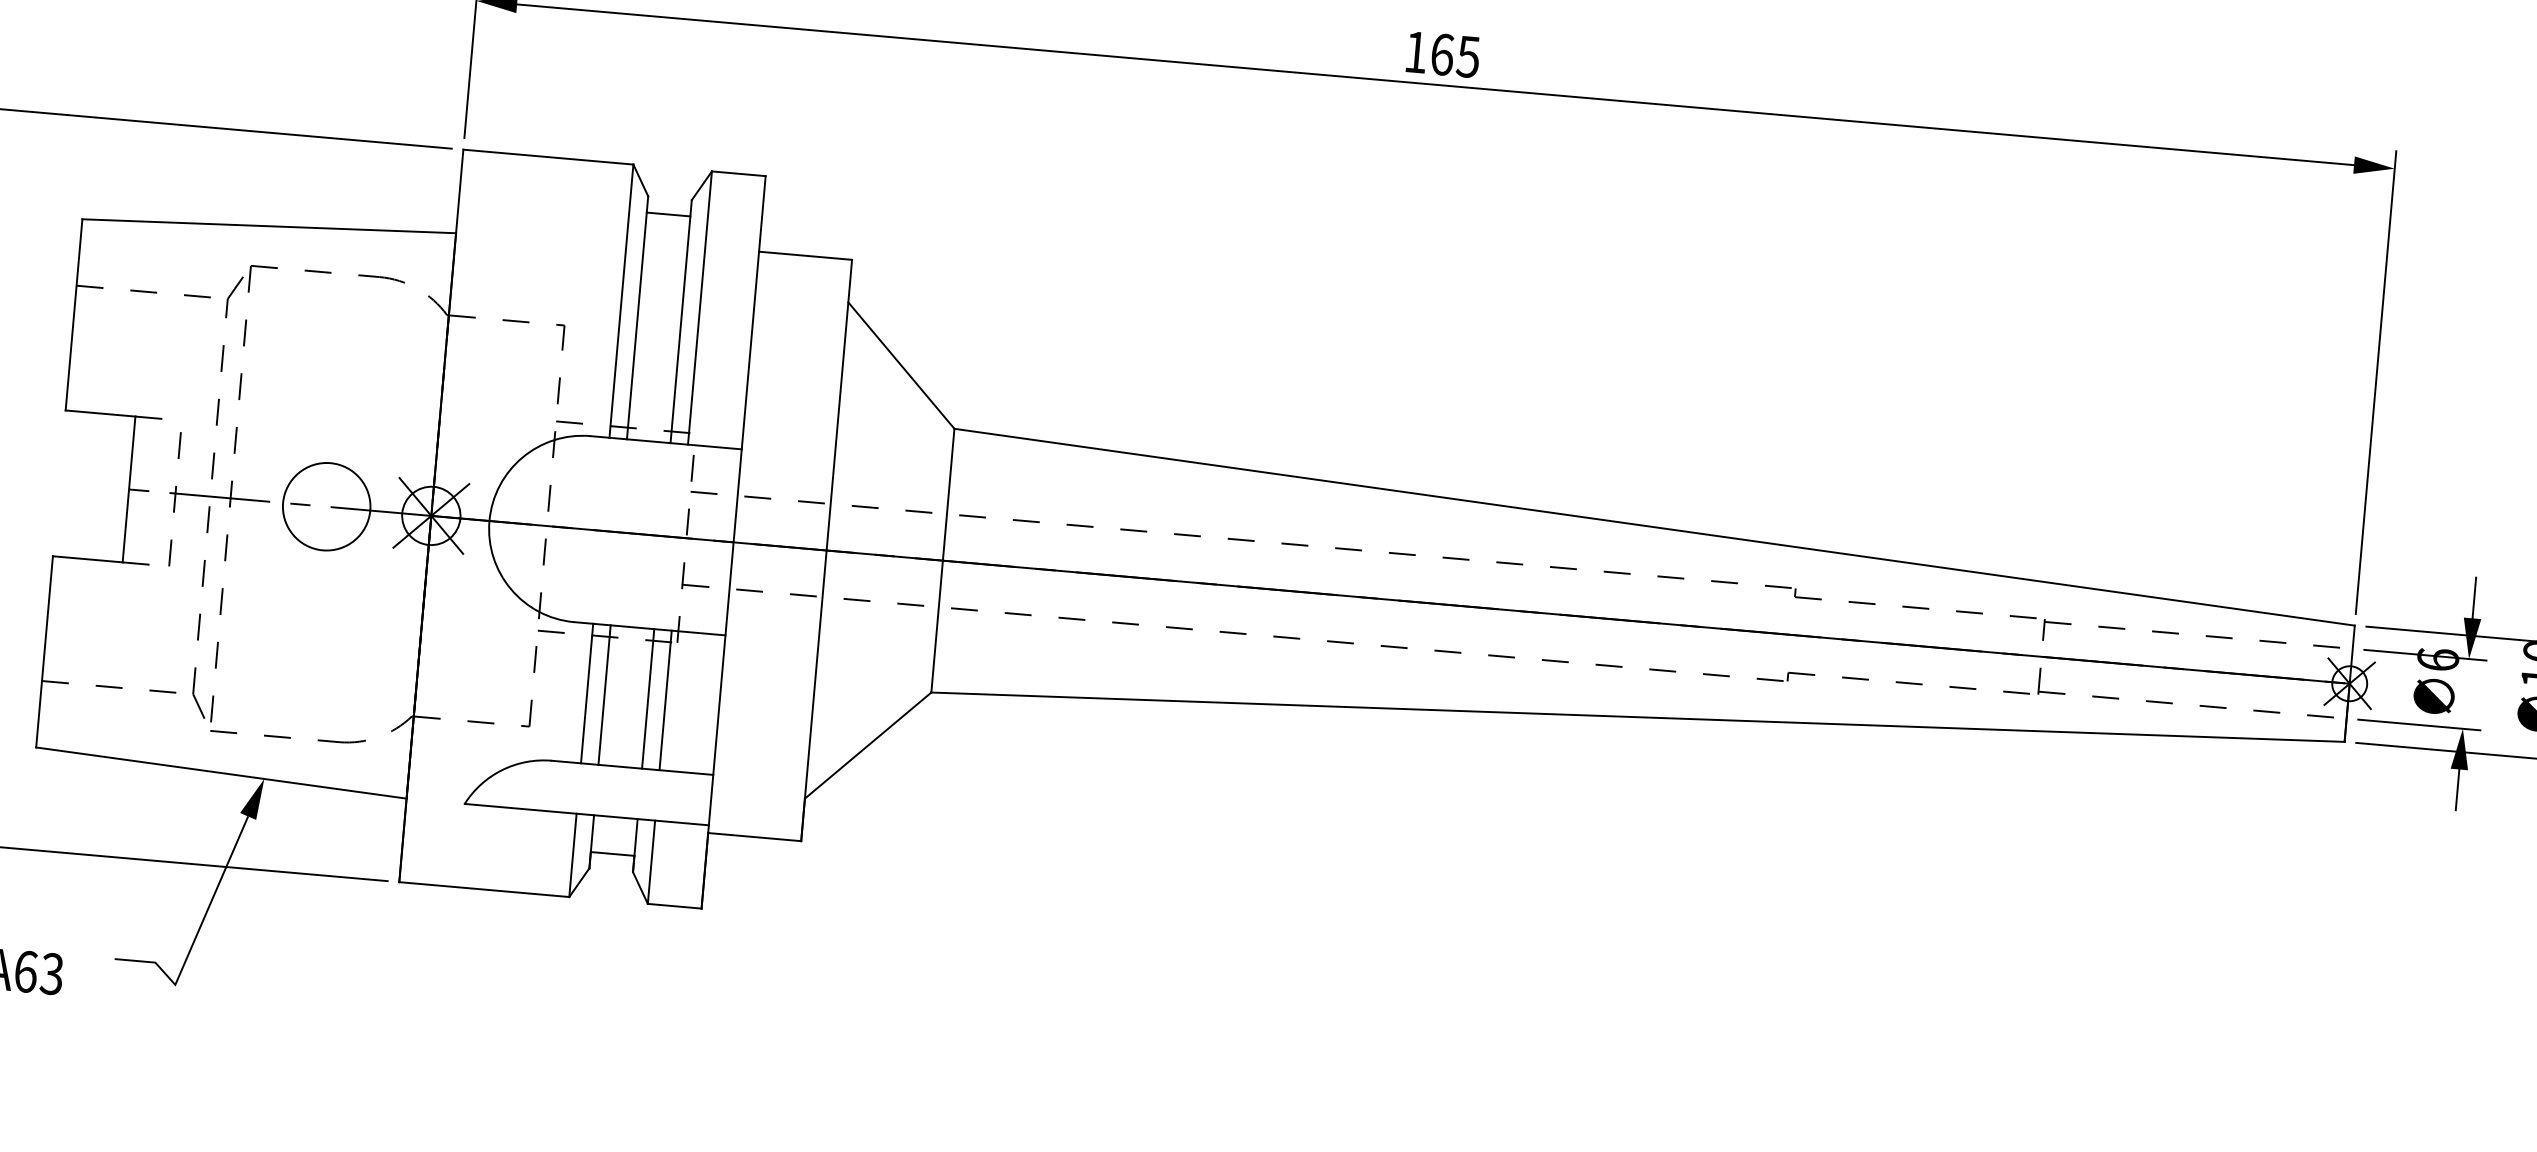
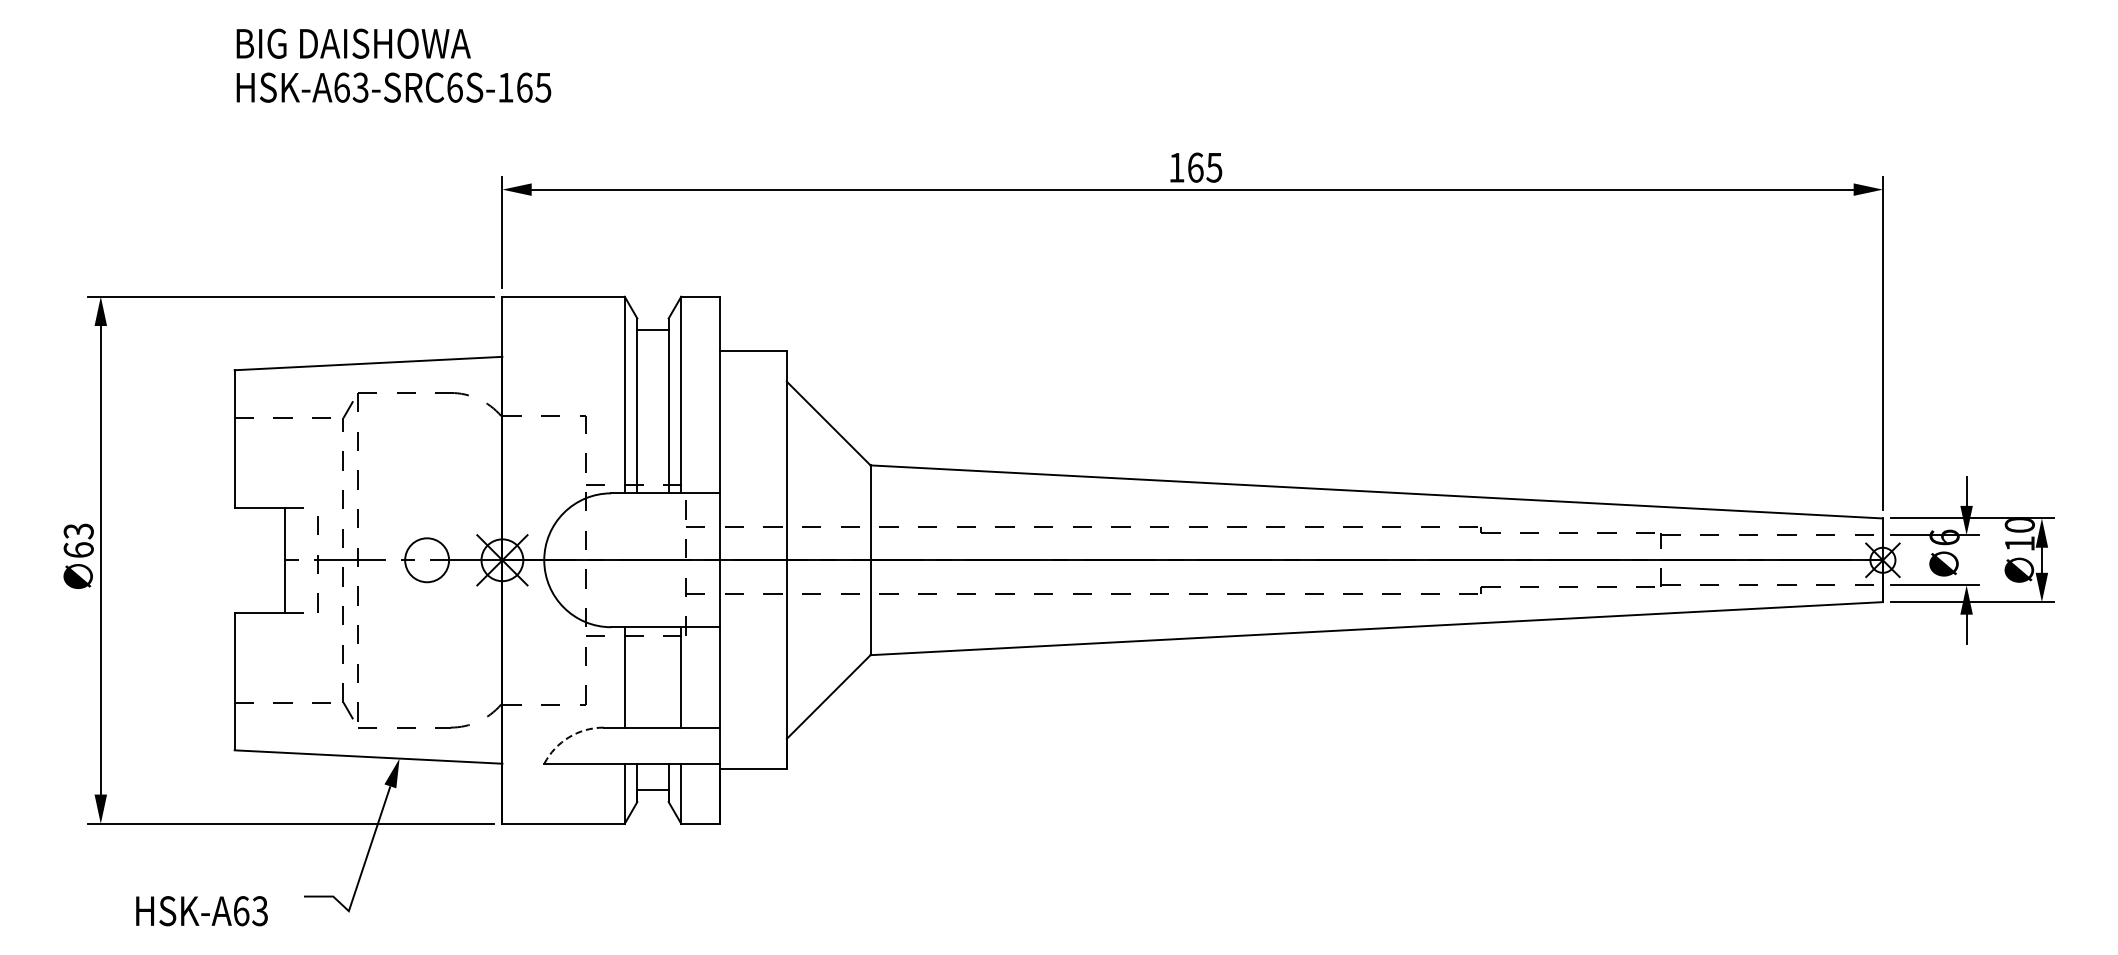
circle: (325, 505) -> (426, 559), size x0.7
line: (604, 695) -> (637, 677), removed
line: (647, 698) -> (668, 677), removed
arc: (501, 770) -> (568, 737), solid -> dashed

